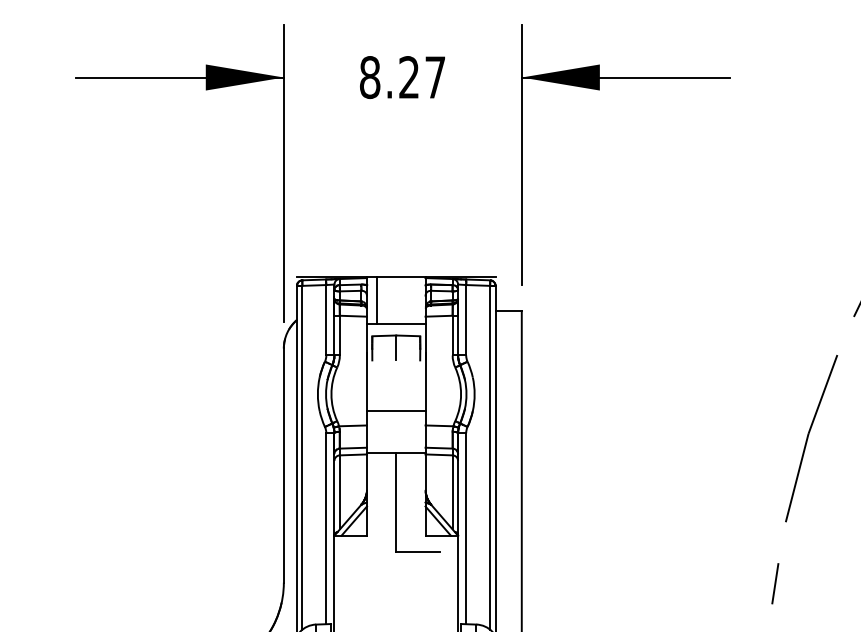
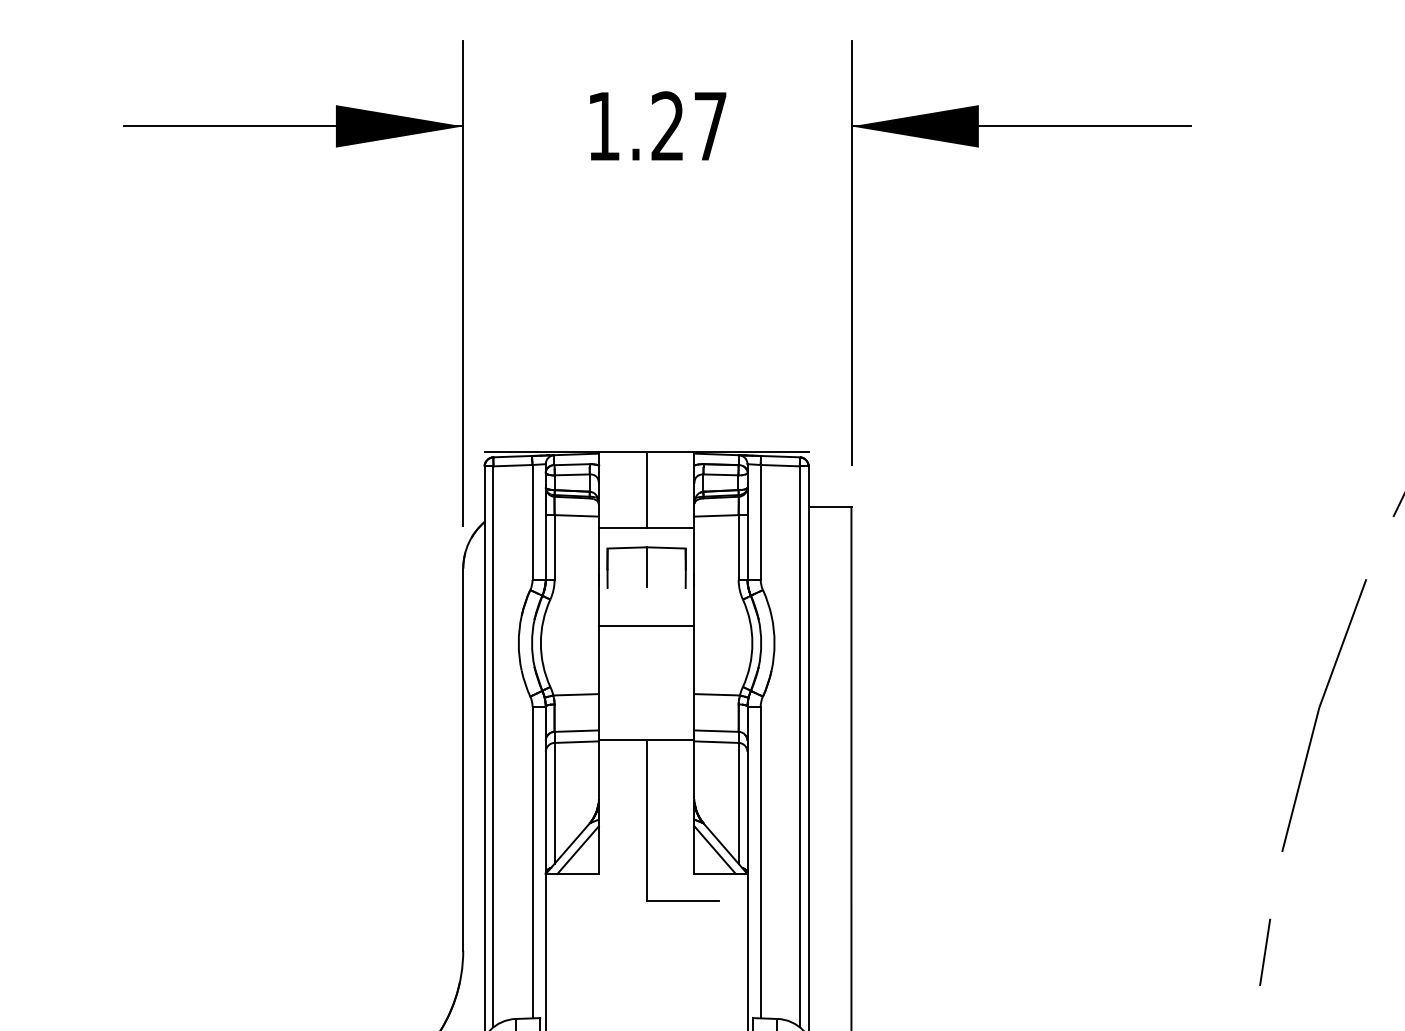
text: (370, 77) -> (604, 126), 8.27 -> 1.27
line: (377, 300) -> (647, 490), moved
line: (396, 410) -> (647, 625), moved

